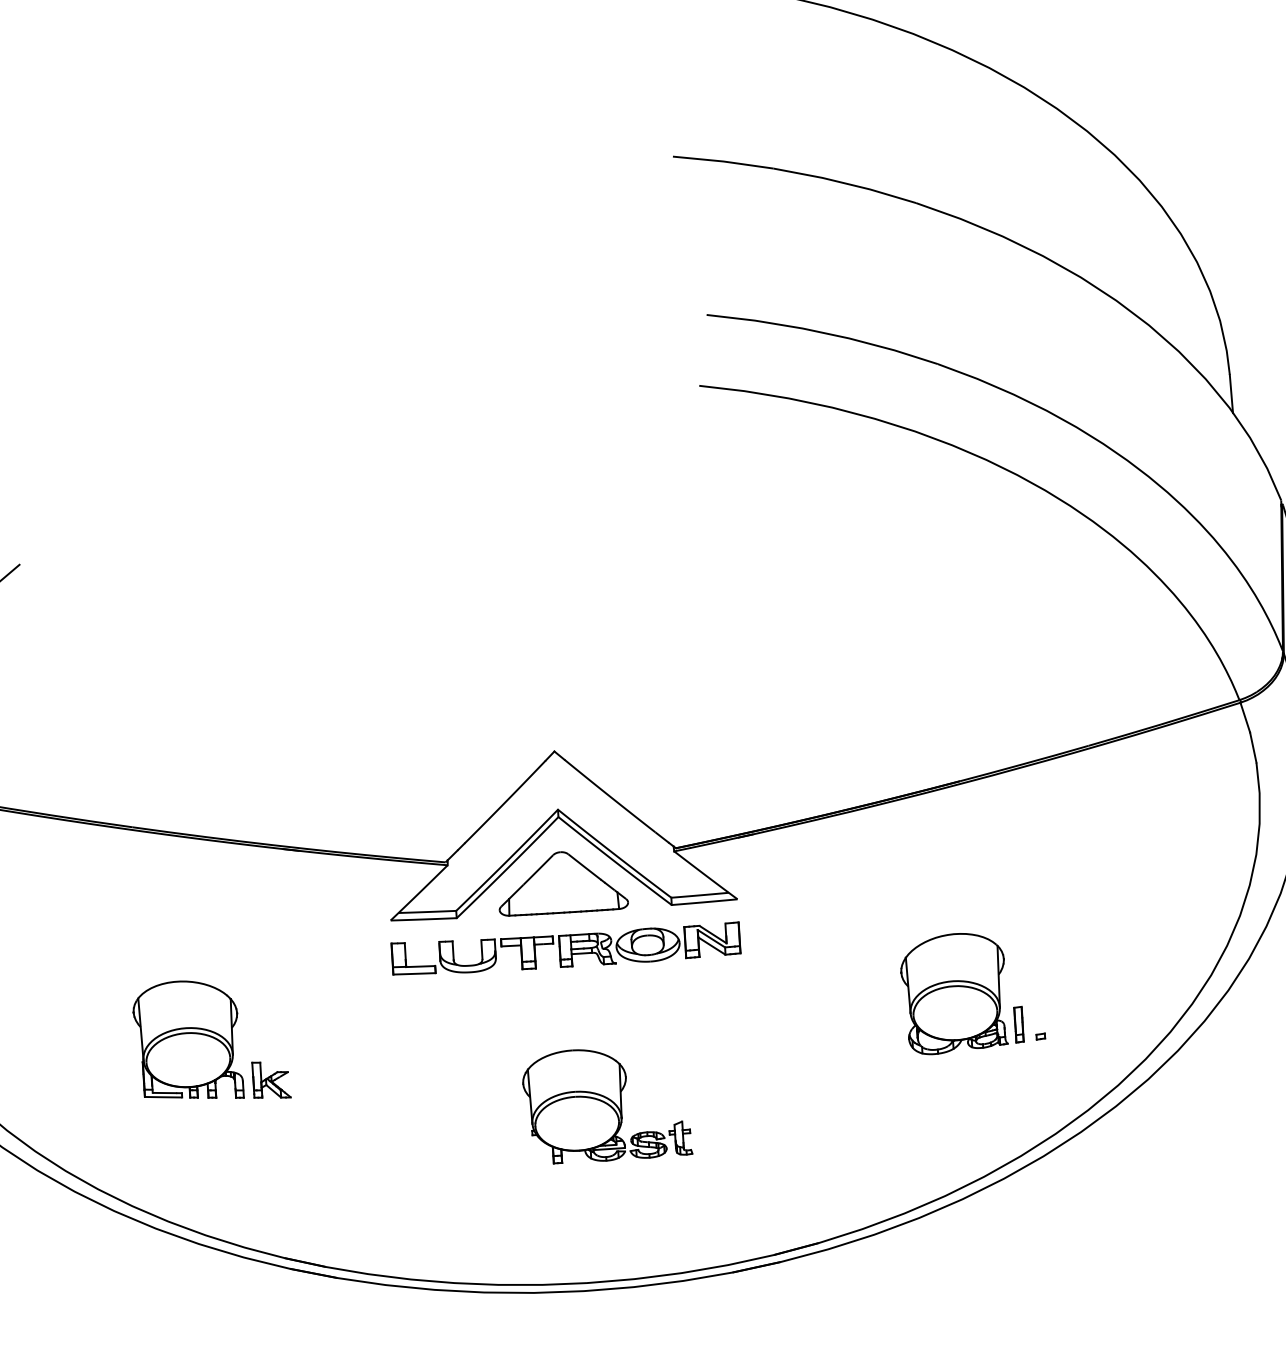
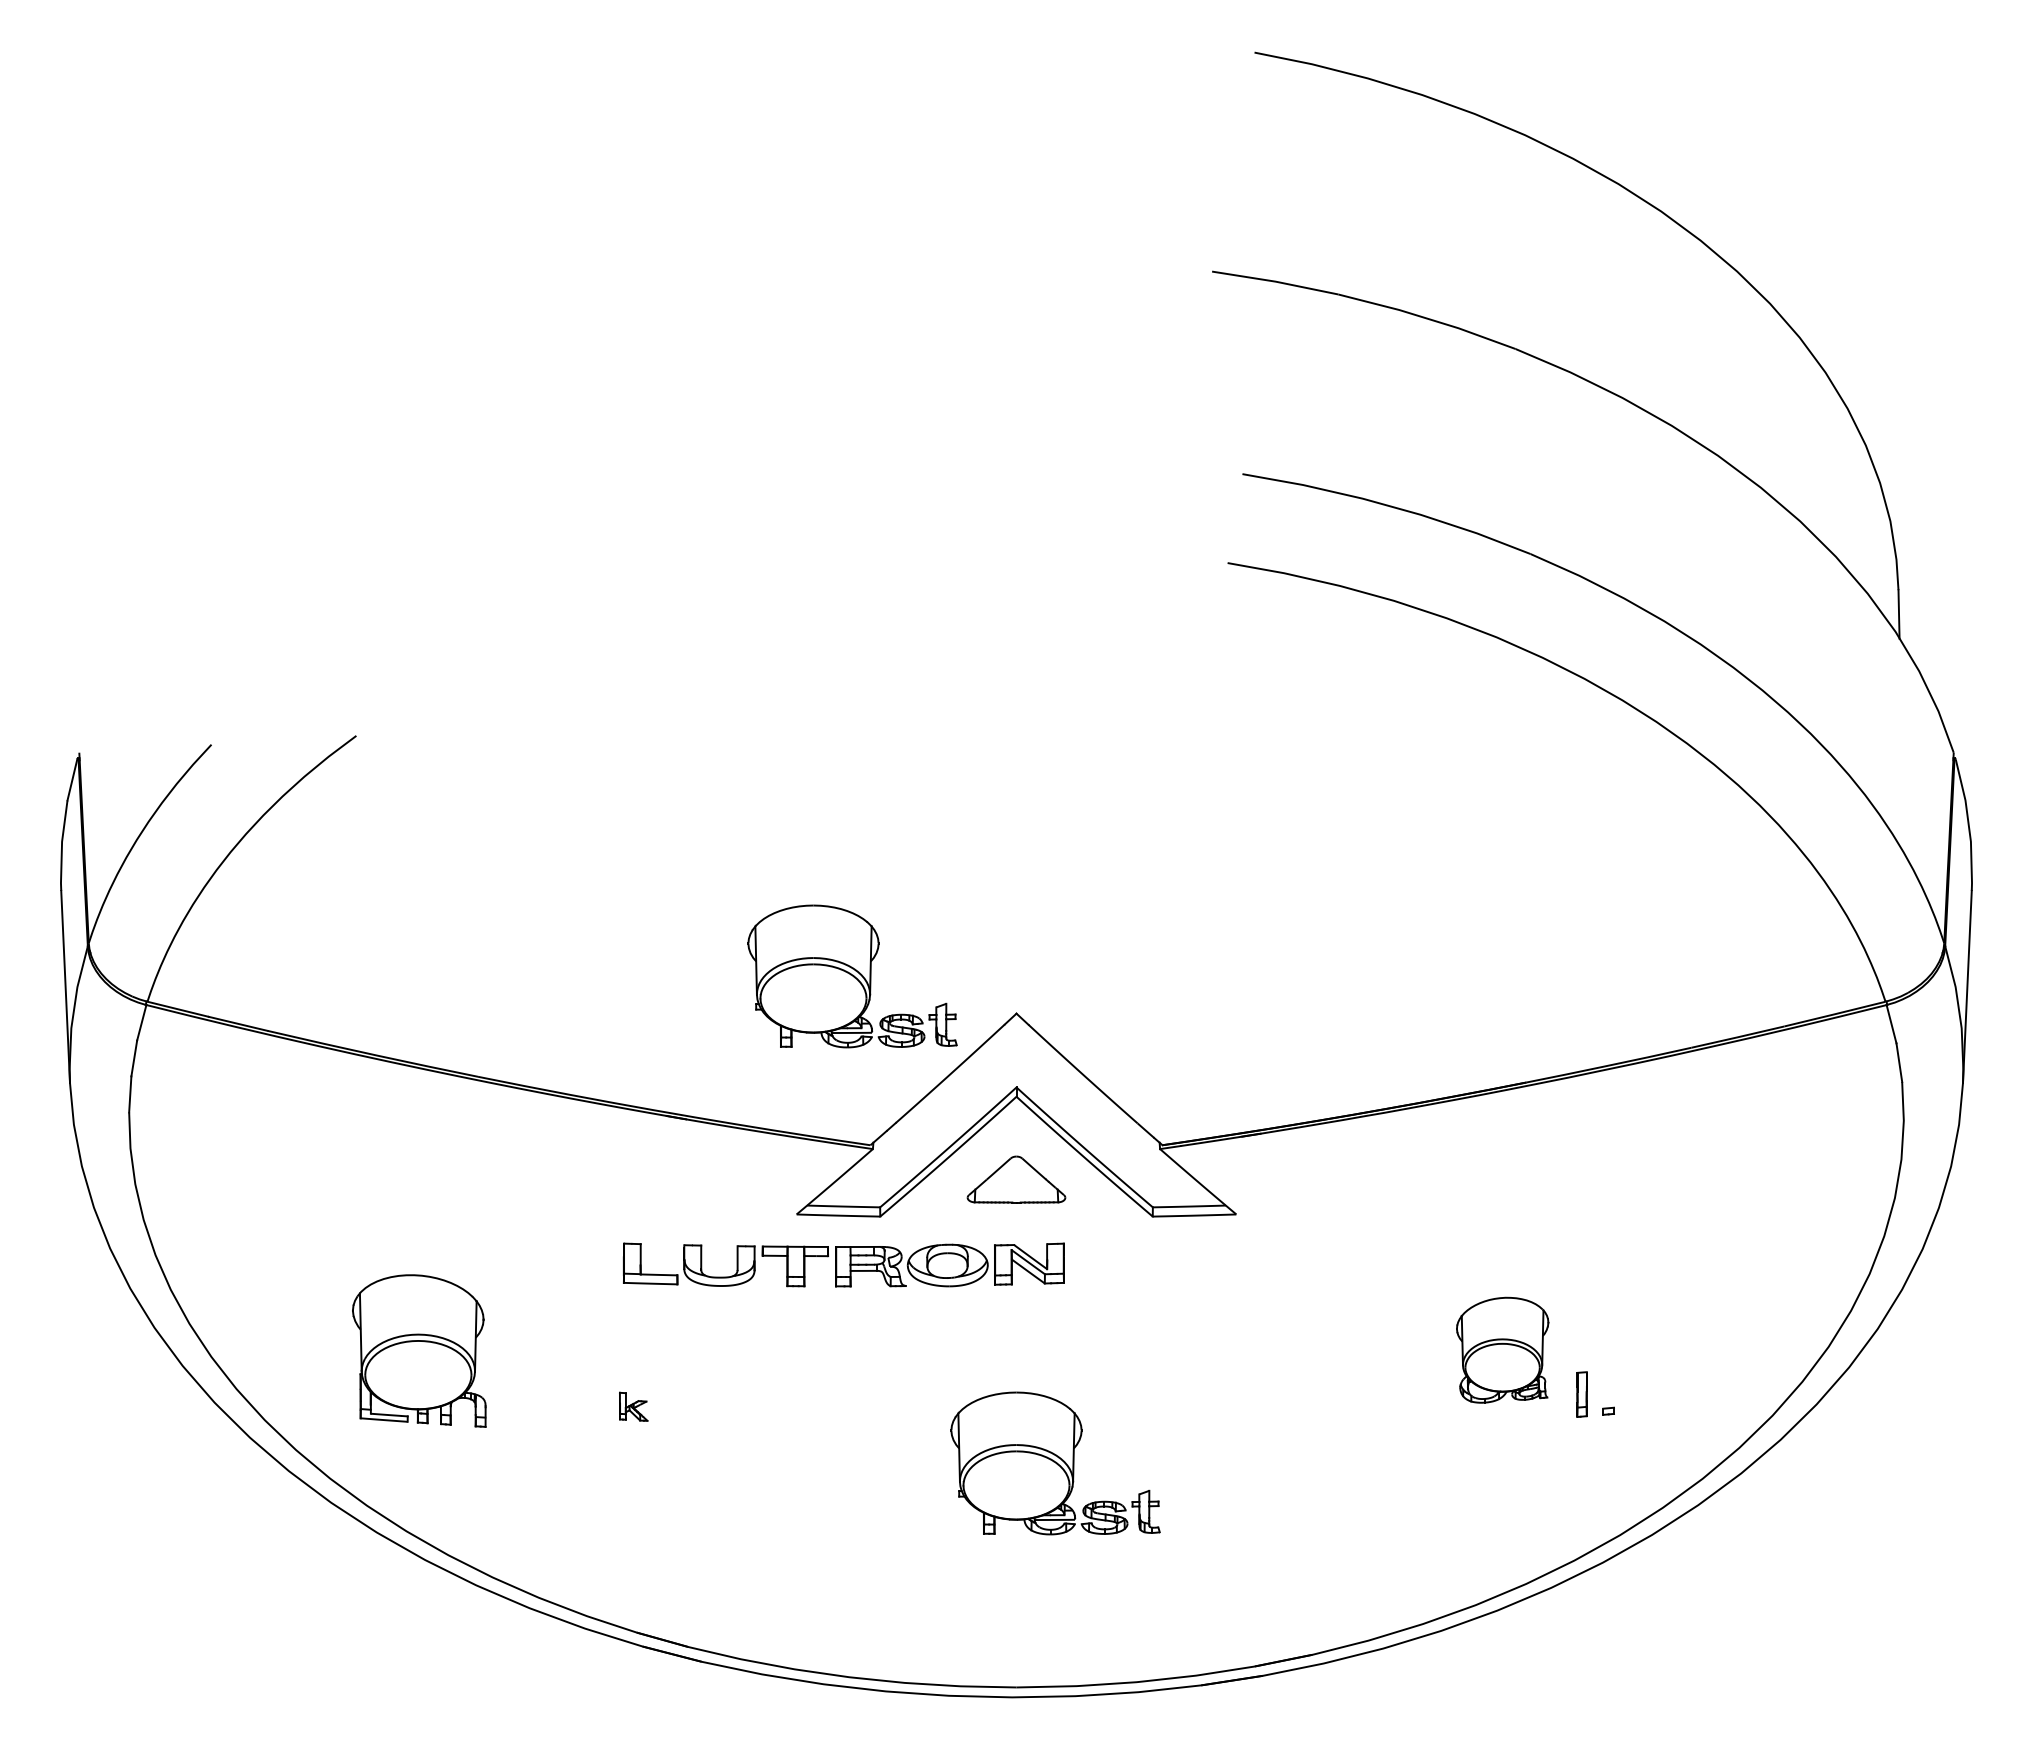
part: (423, 730) -> (852, 976), added
part: (562, 882) -> (1016, 1179), size x0.6
part: (565, 949) -> (843, 1264), moved
part: (954, 993) -> (1502, 1350), size x0.7
part: (188, 1040) -> (419, 1350), moved
part: (271, 1079) -> (633, 1406), size x0.6

